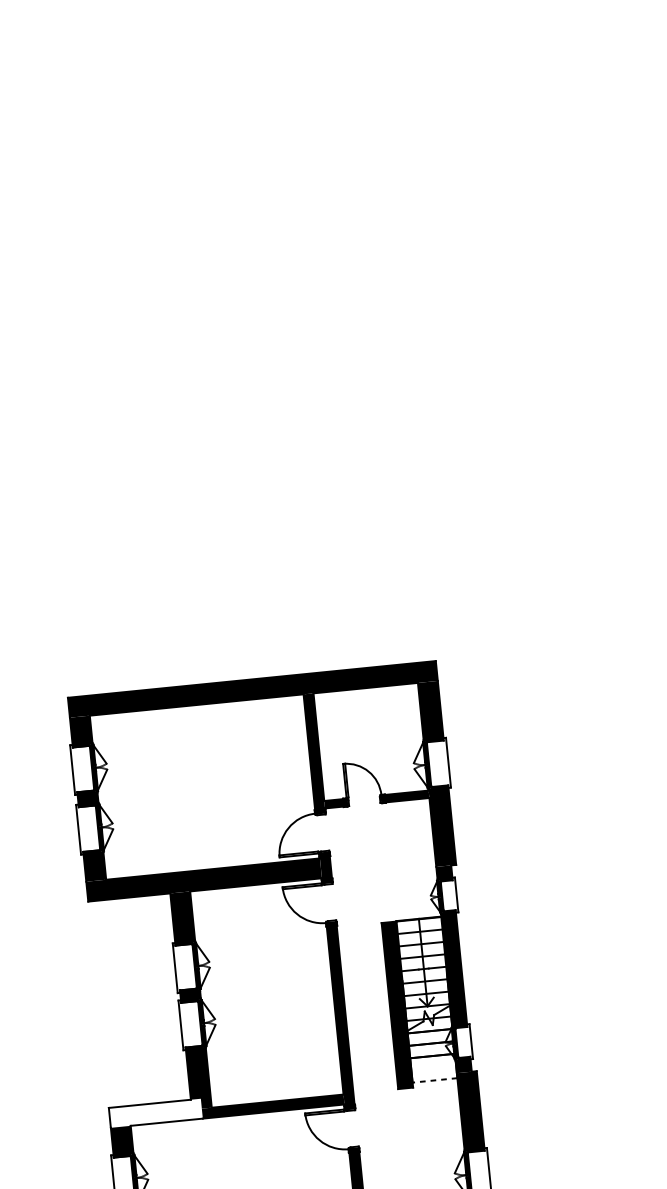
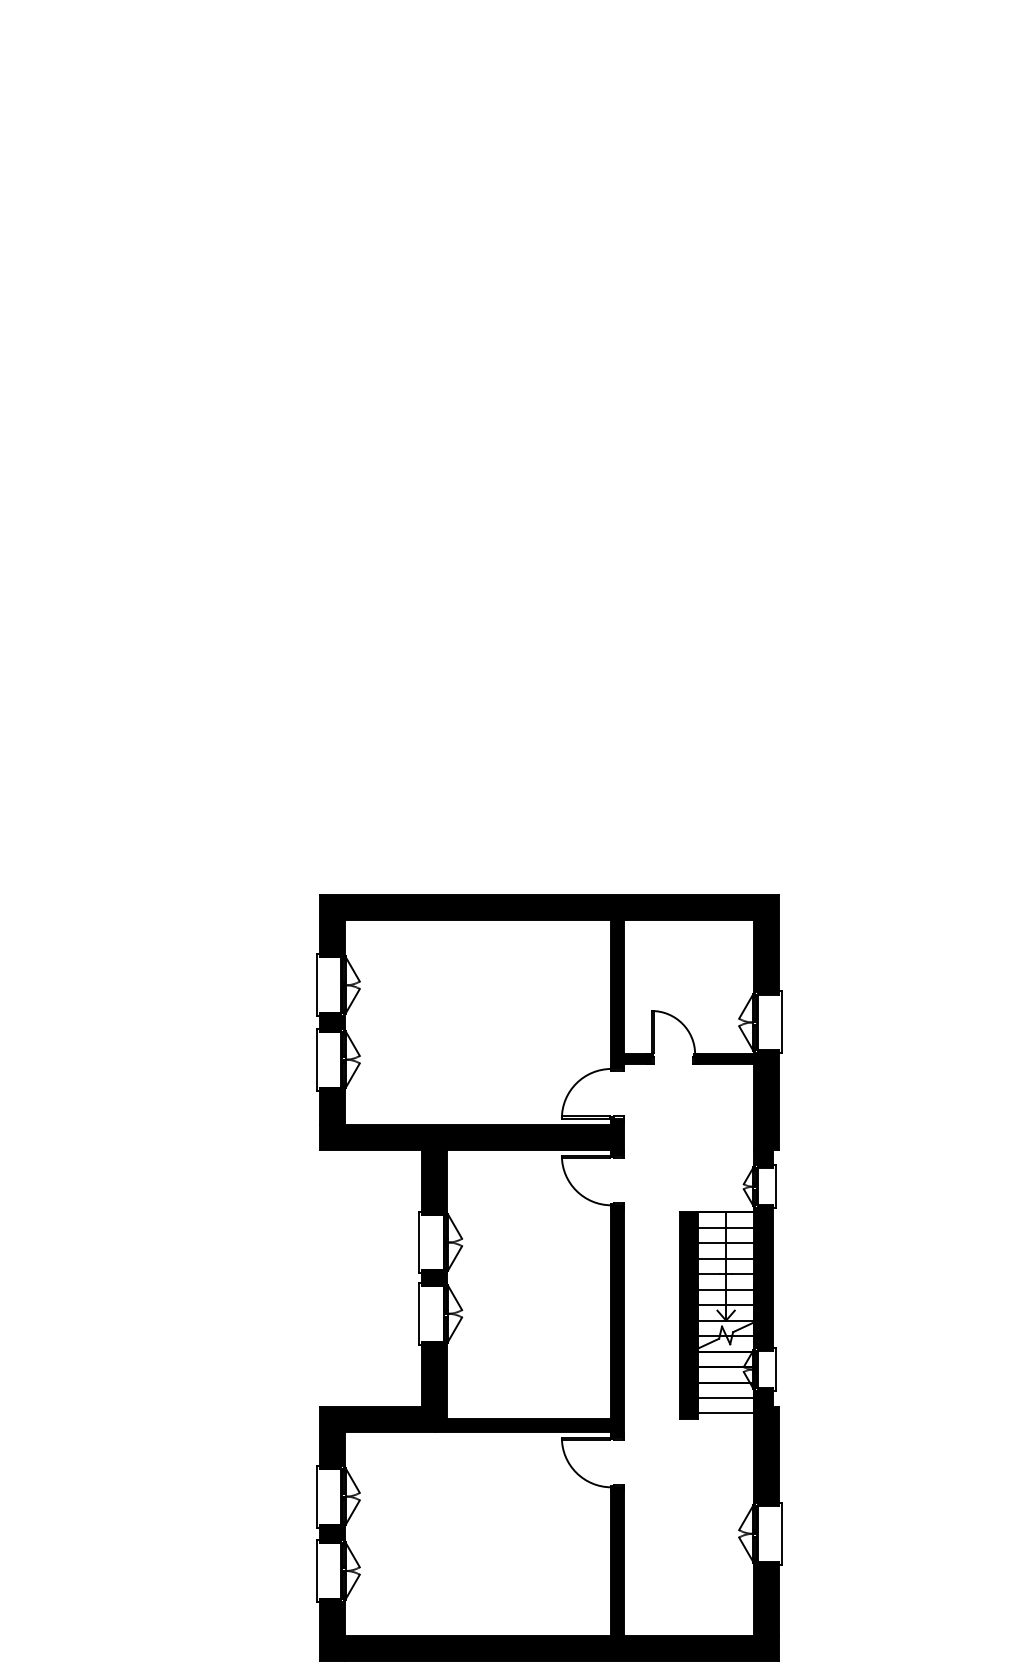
line: (434, 1068) -> (726, 1398), added
line: (435, 1080) -> (726, 1412), dashed -> solid
fill: (155, 1112) -> (377, 1418), added

